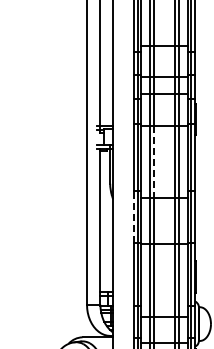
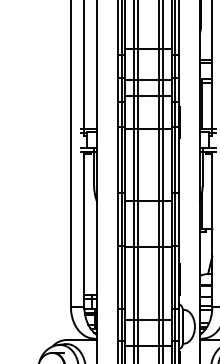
line: (154, 162) -> (138, 165), dashed -> solid
line: (133, 216) -> (117, 219), dashed -> solid

